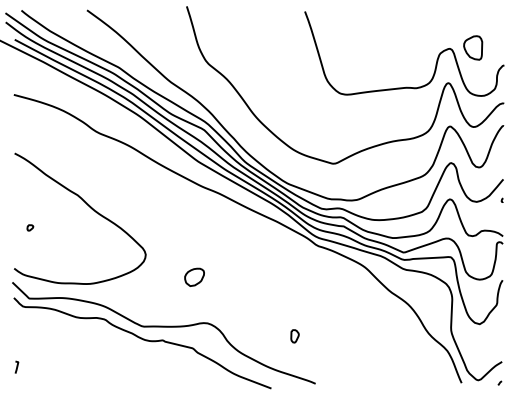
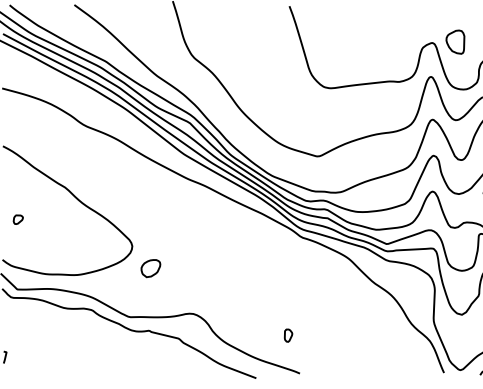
part: (30, 227) -> (18, 219), size x1.6
part: (194, 276) -> (150, 267), moved
part: (294, 336) -> (287, 335), moved

